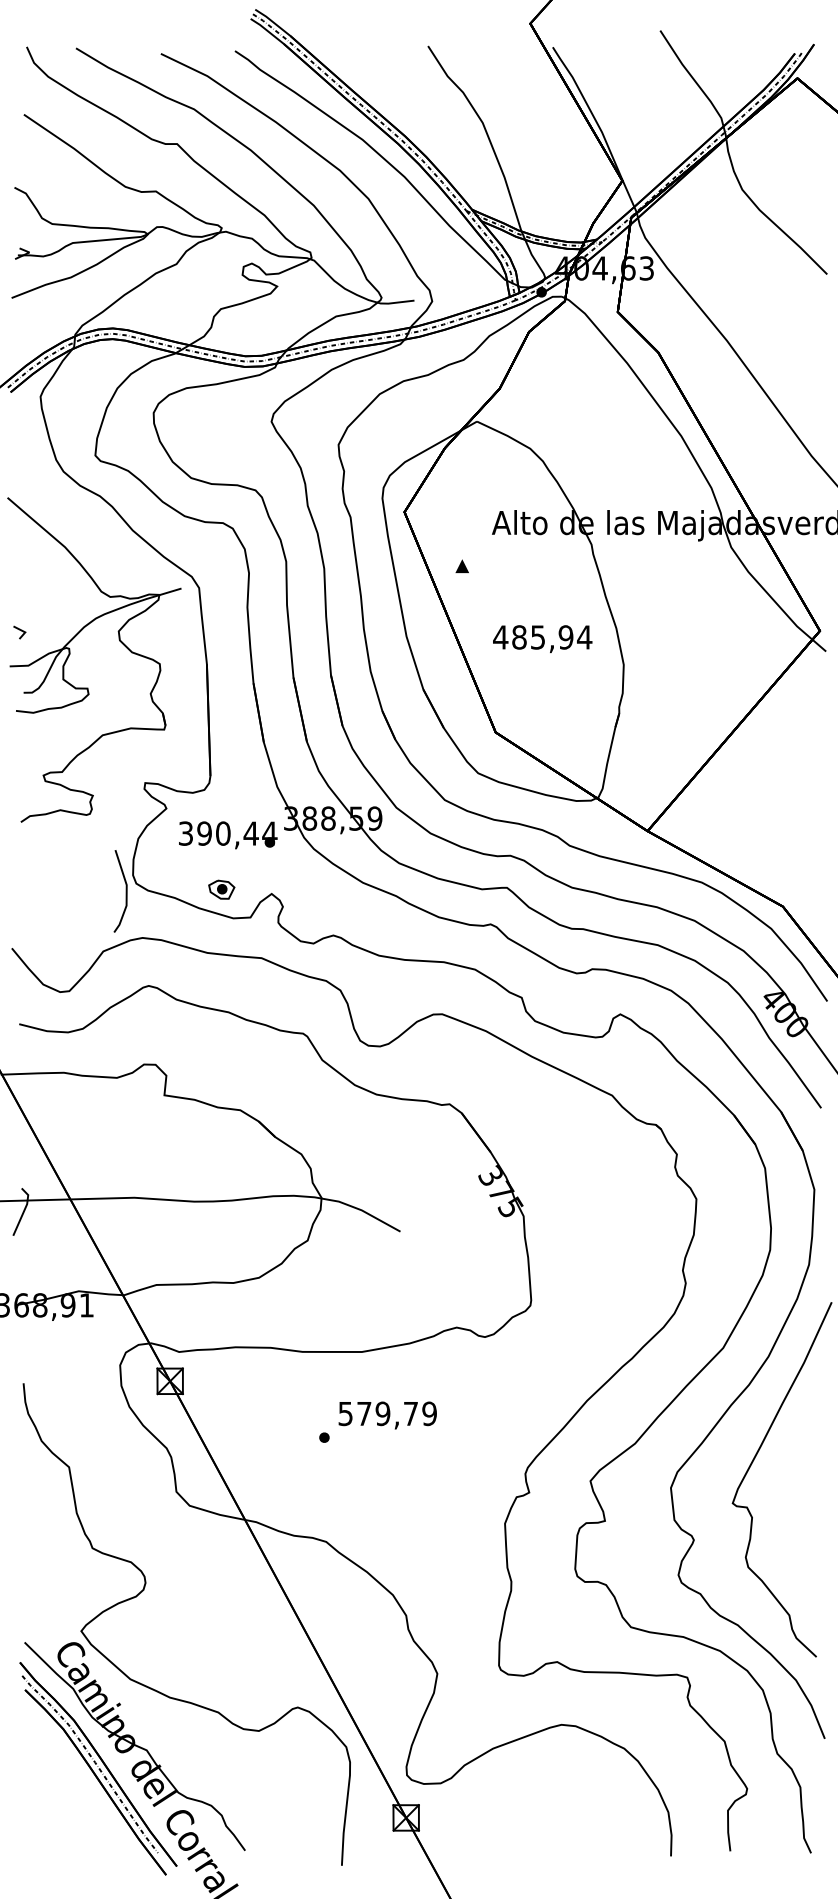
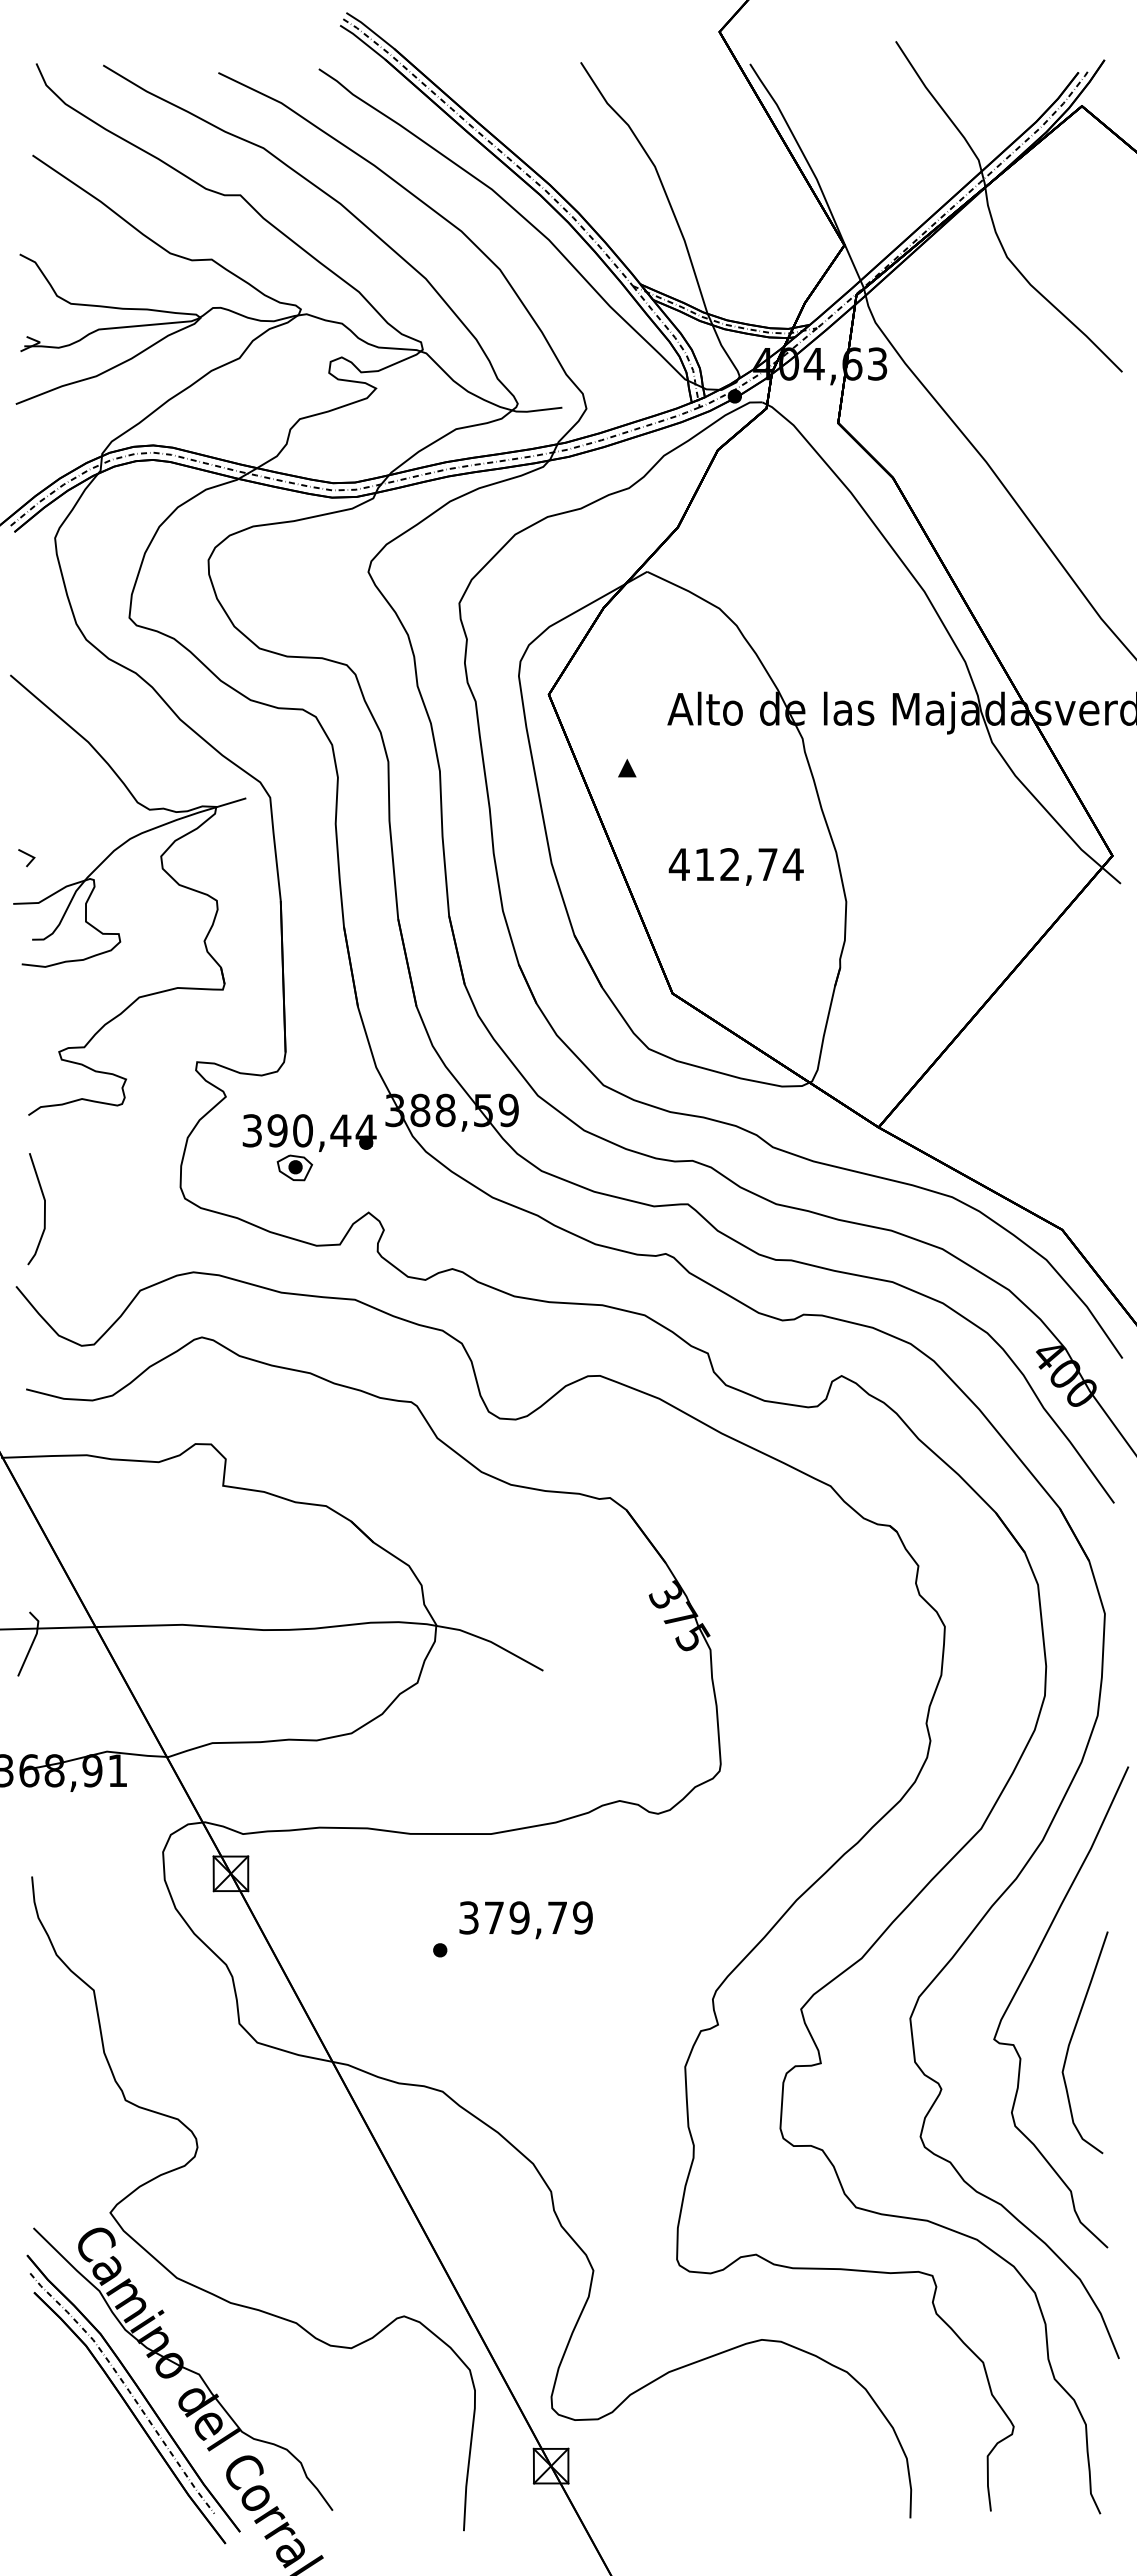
text: (542, 637) -> (736, 864), 485,94 -> 412,74
part: (221, 889) -> (294, 1167), moved
line: (126, 891) -> (44, 1209), moved
text: (346, 1413) -> (469, 1917), 579,79 -> 379,79
curve: (790, 1502) -> (1072, 2038), added

